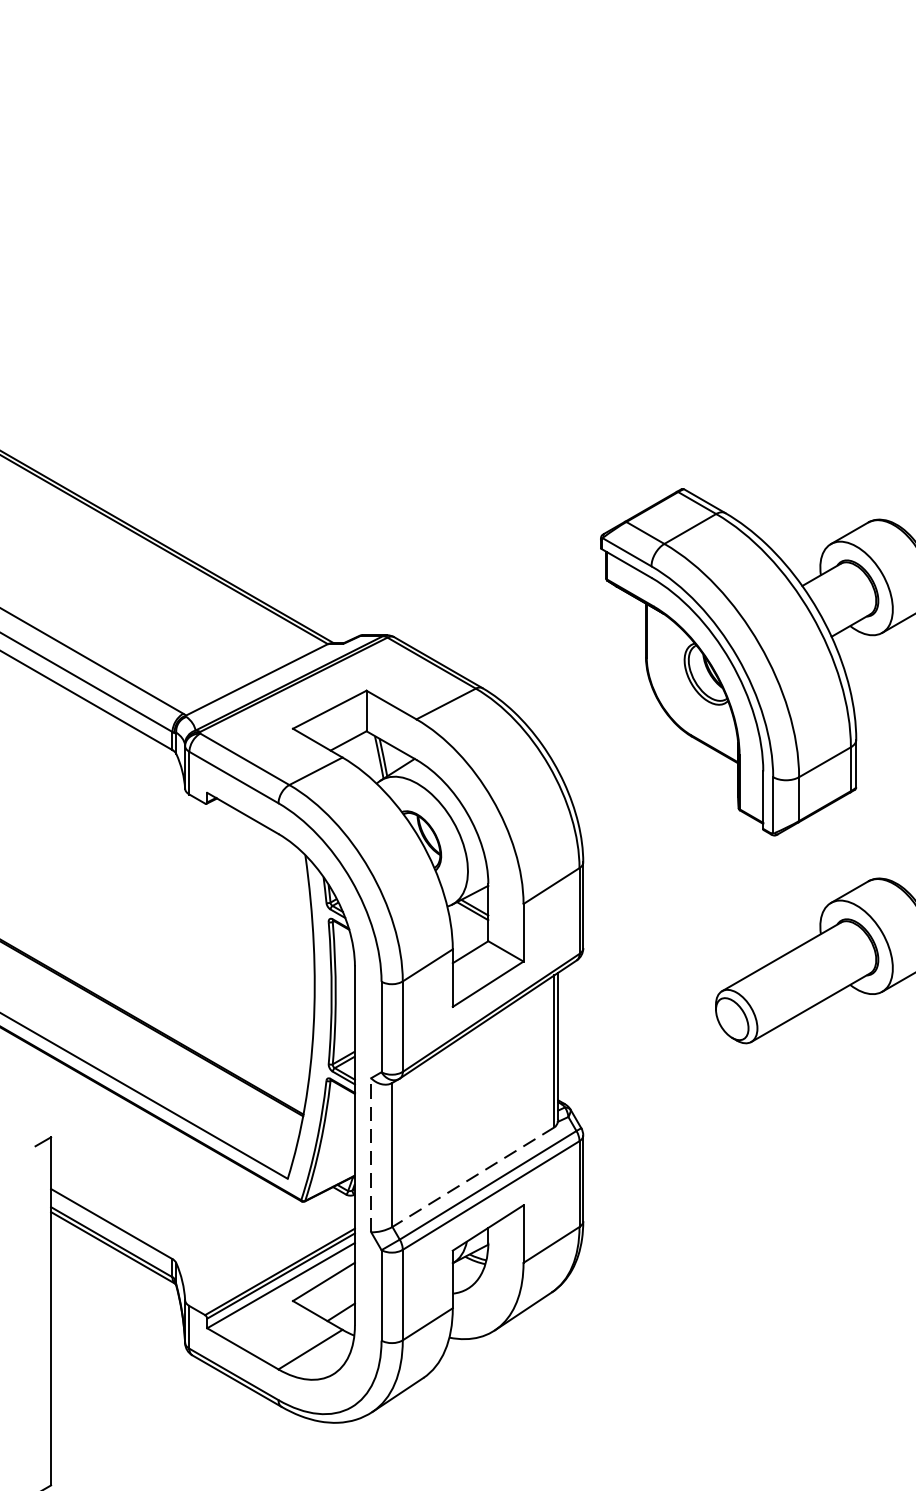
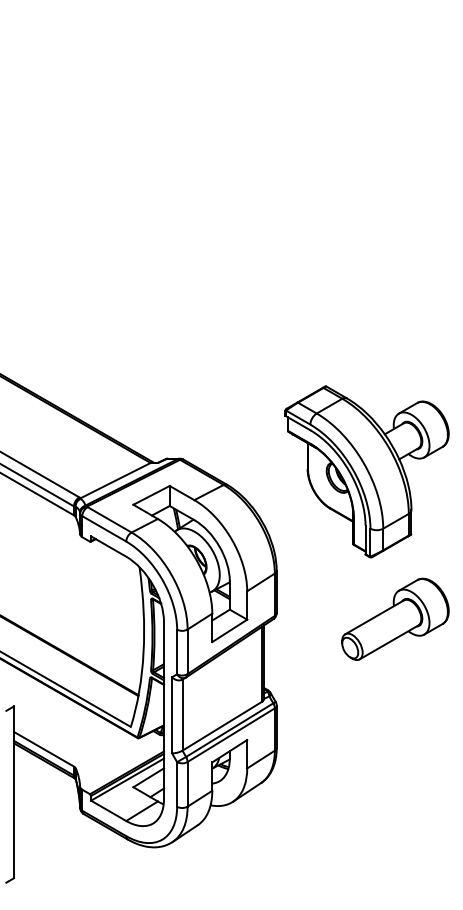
line: (372, 1153) -> (172, 714), dashed -> solid
line: (473, 1177) -> (222, 726), dashed -> solid

